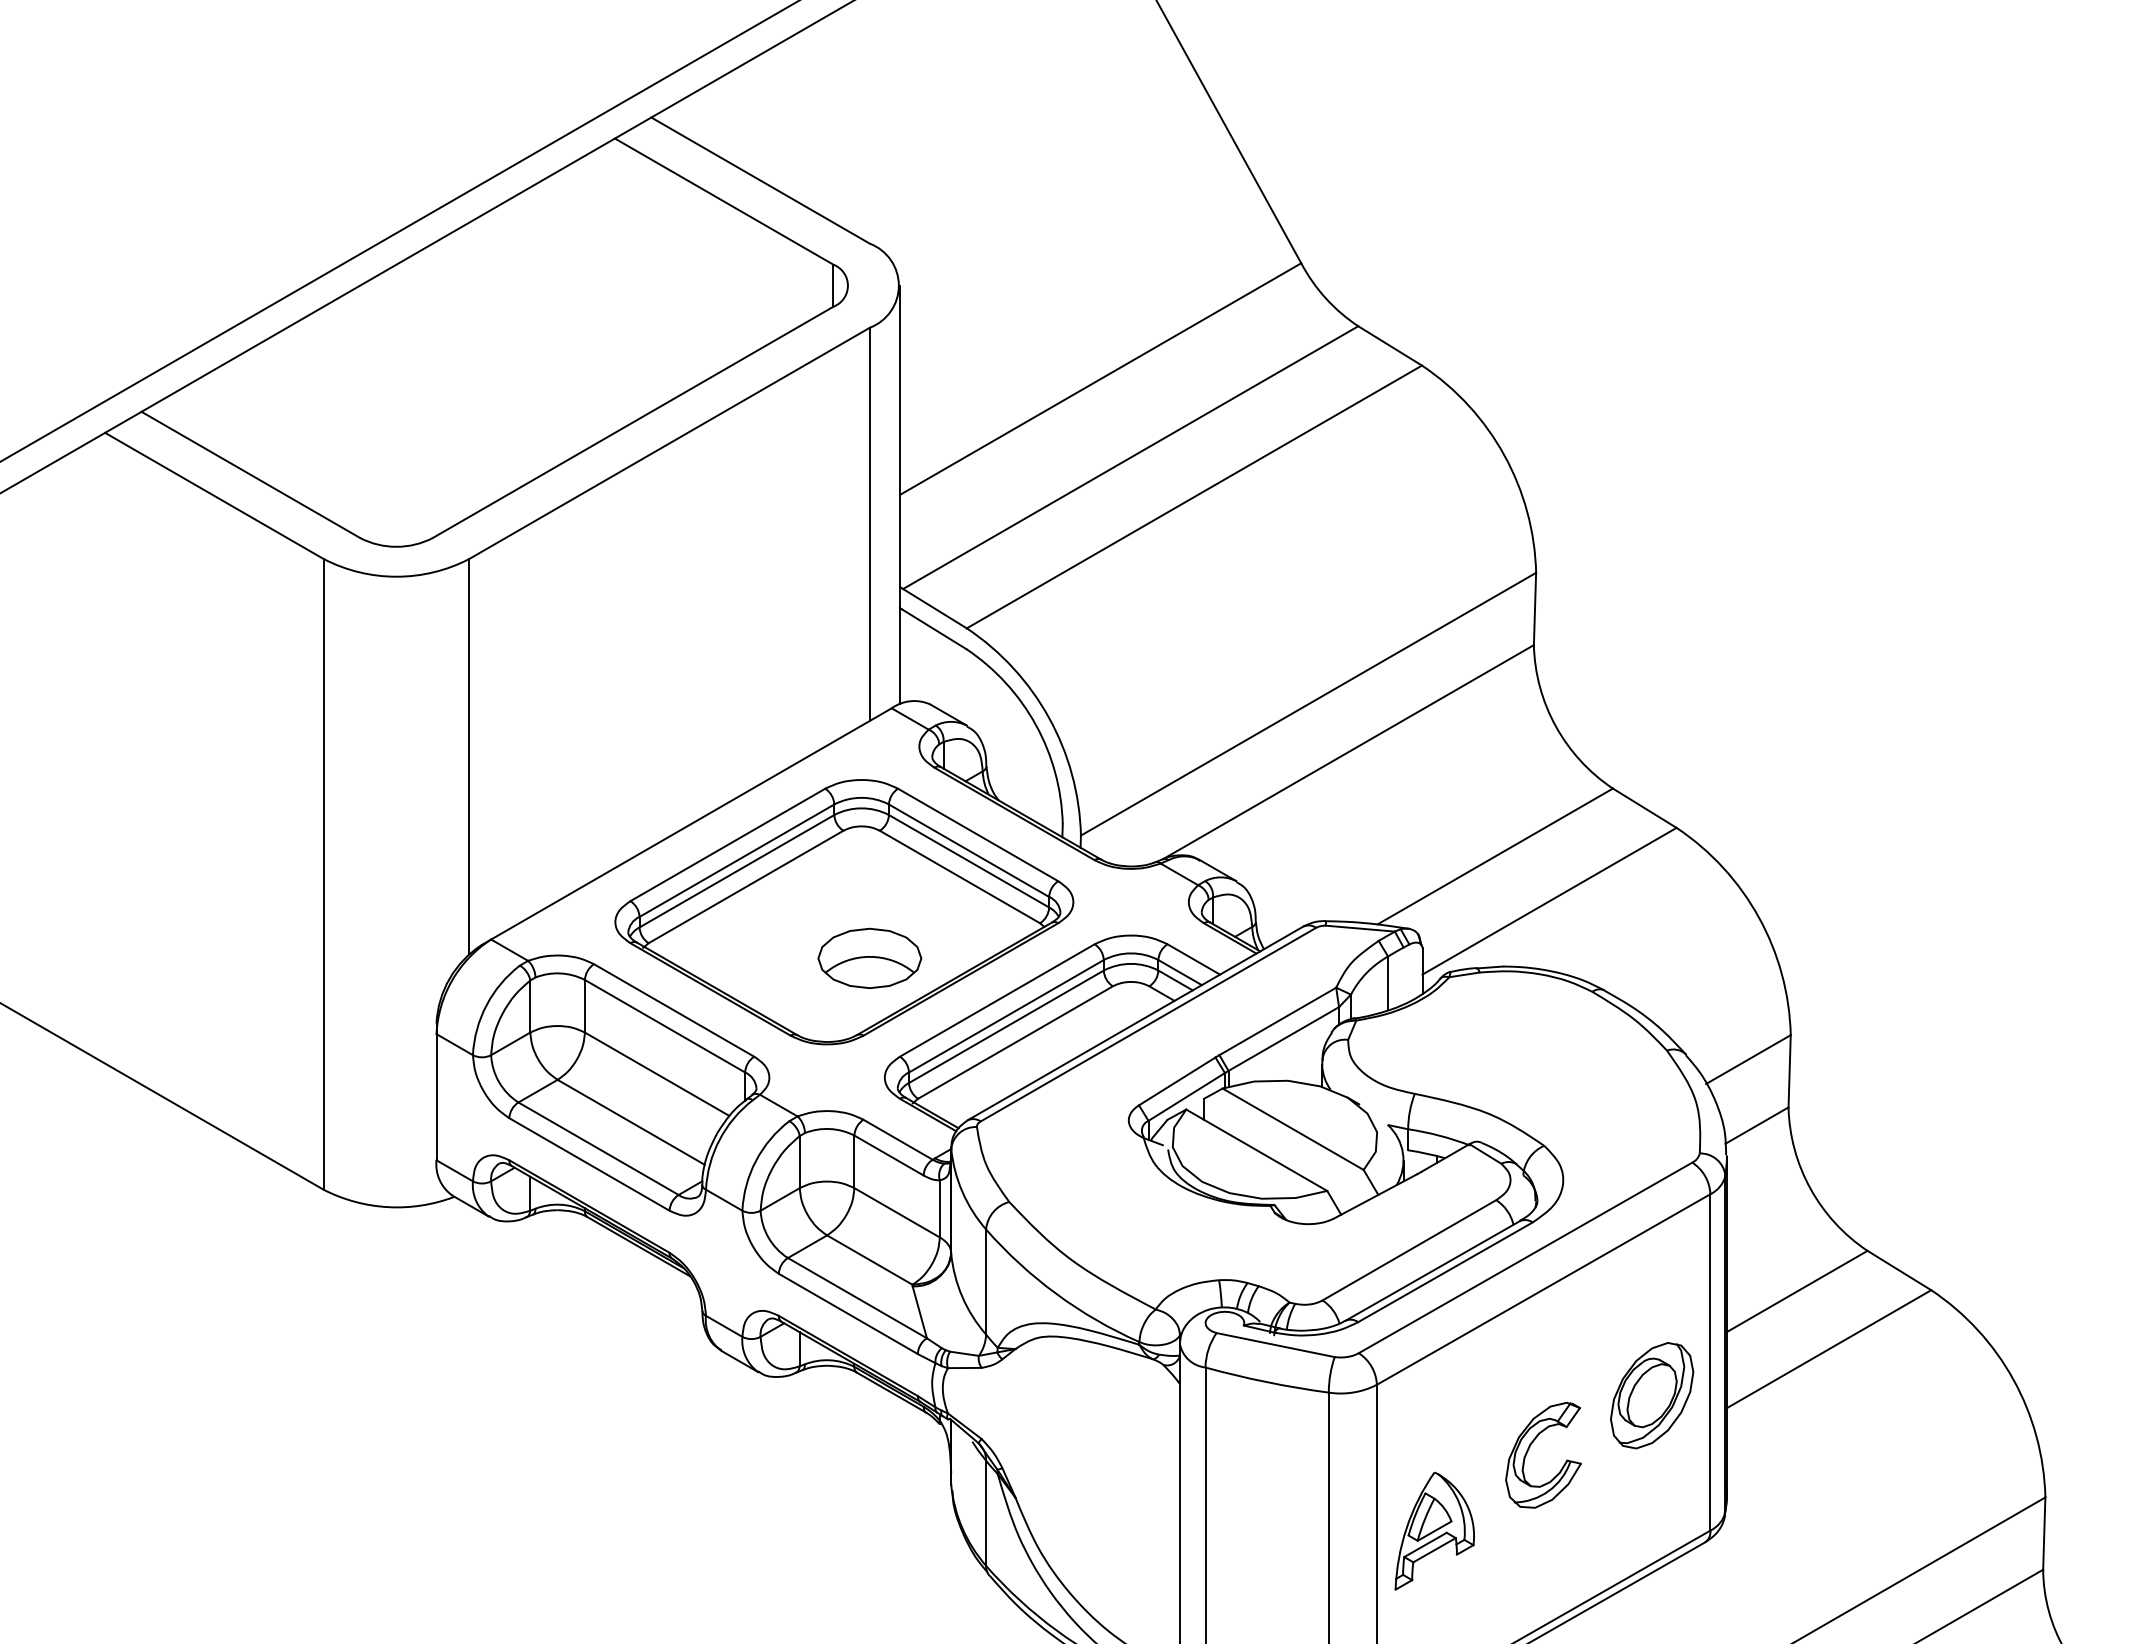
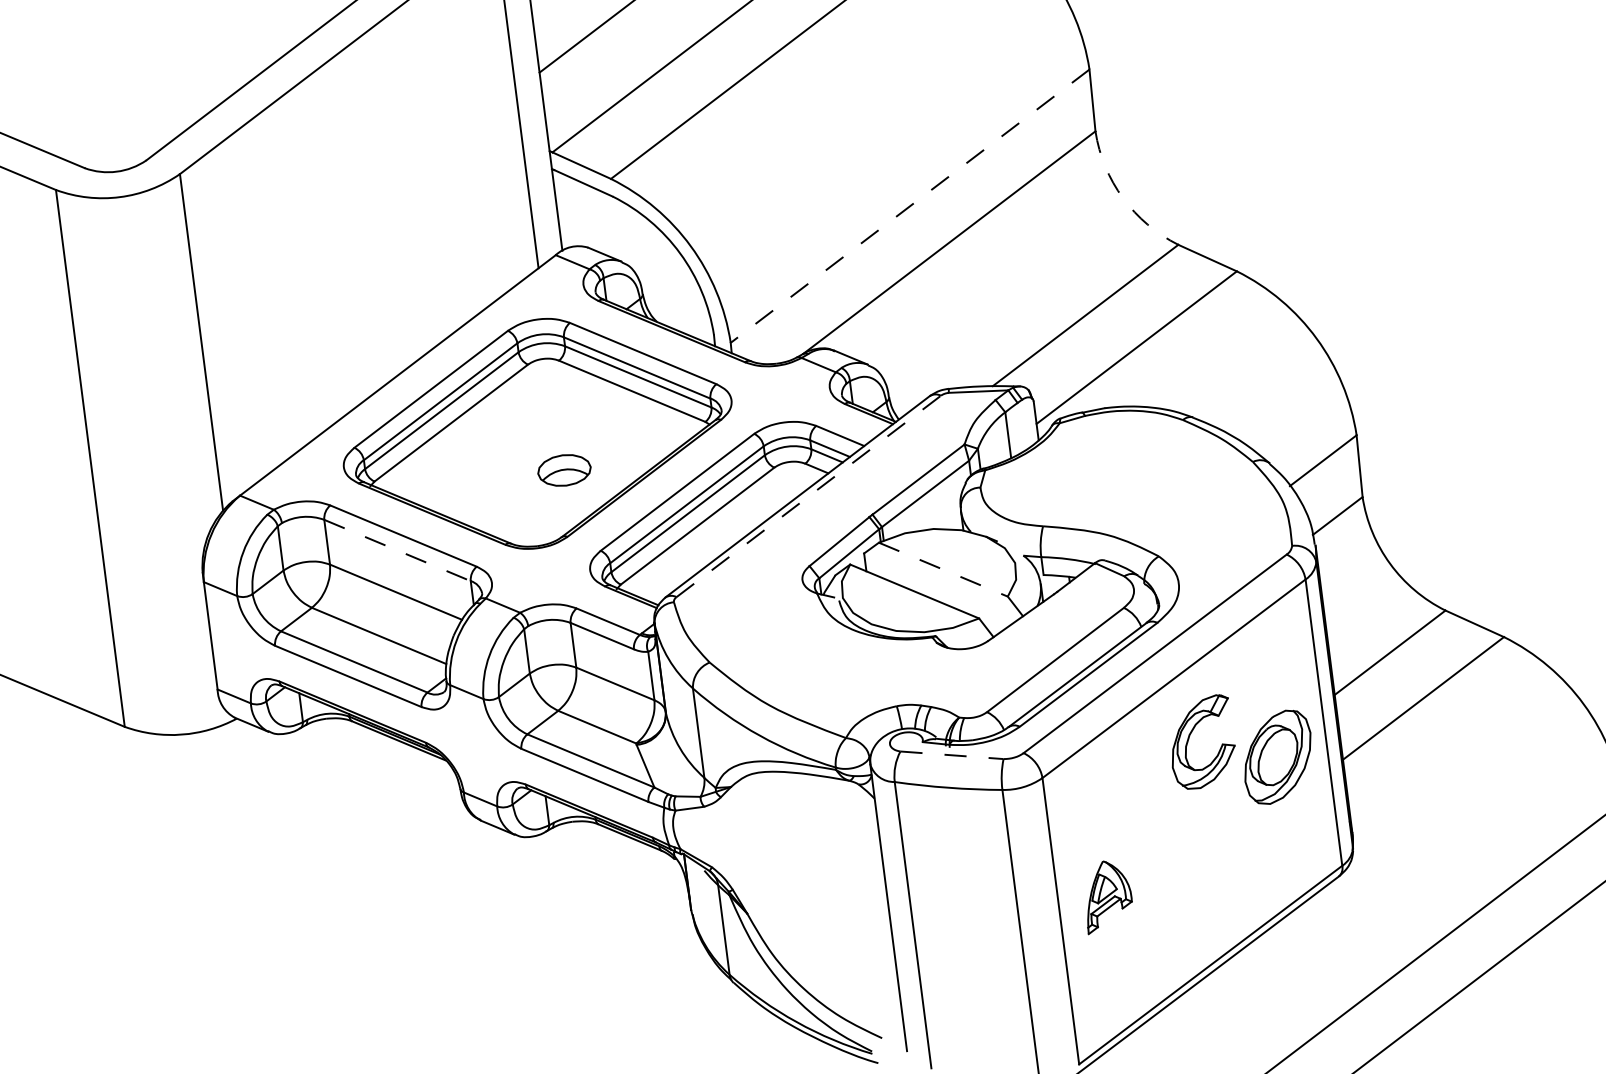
line: (1308, 704) -> (910, 206), solid -> dashed
arc: (1555, 726) -> (1122, 198), solid -> dashed
part: (869, 958) -> (564, 470), size x0.6
line: (1148, 1024) -> (808, 496), solid -> dashed
line: (665, 1026) -> (397, 550), solid -> dashed
line: (1293, 1129) -> (943, 569), solid -> dashed
line: (1276, 1345) -> (952, 755), solid -> dashed
part: (1530, 1447) -> (1190, 737), moved
part: (1434, 1530) -> (1107, 895), size x0.7

